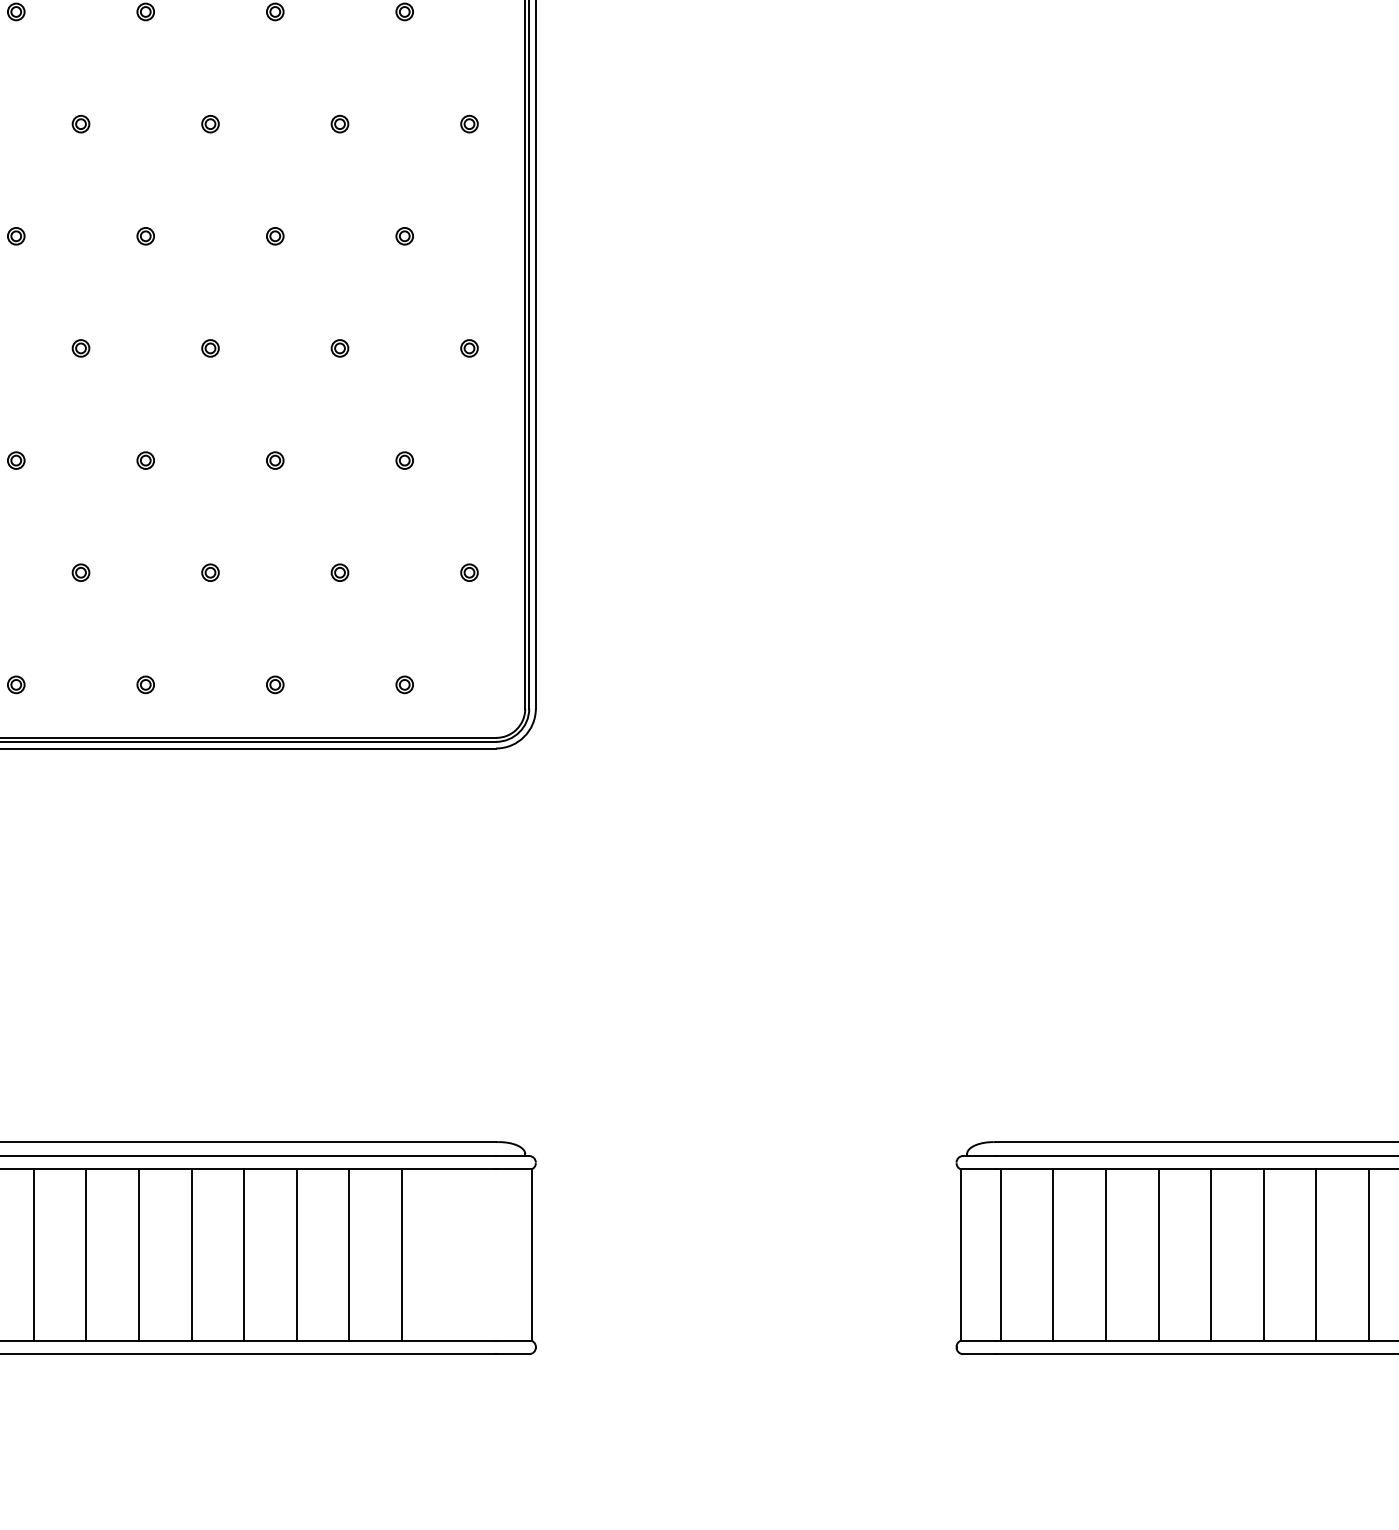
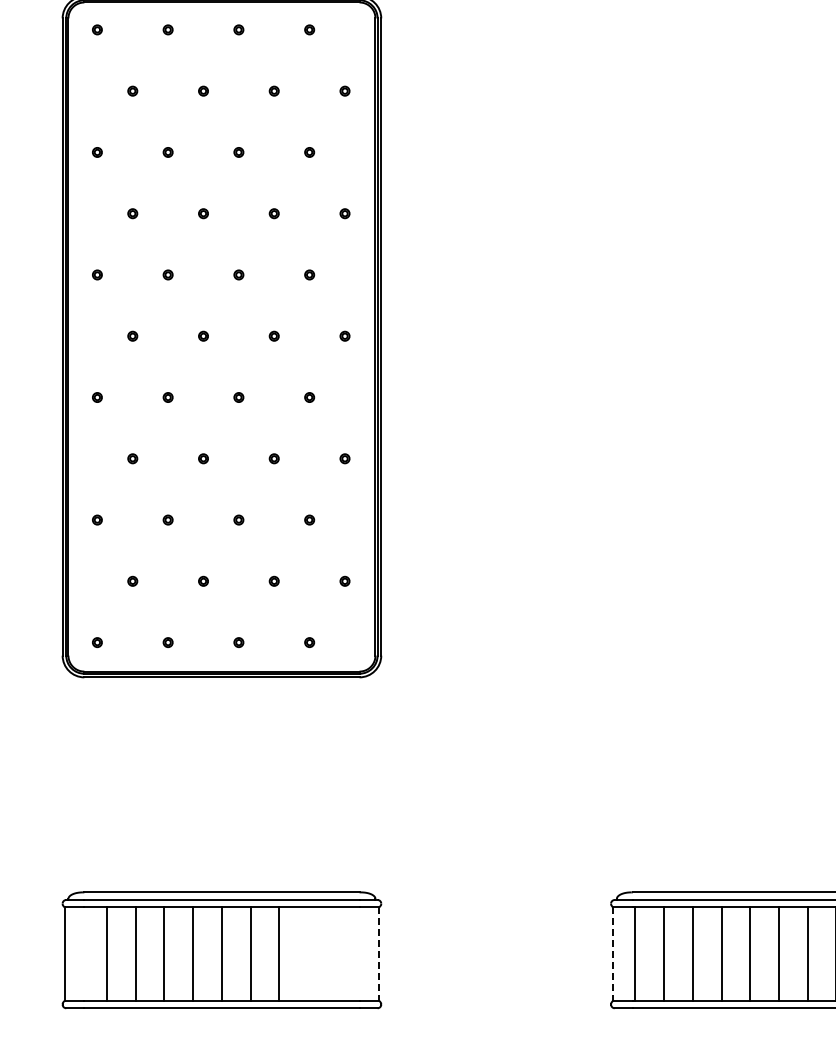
line: (402, 1255) -> (308, 954), removed
line: (532, 1255) -> (379, 954), solid -> dashed
line: (960, 1255) -> (613, 954), solid -> dashed

